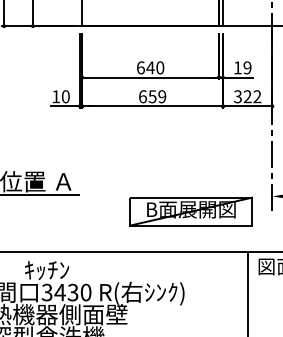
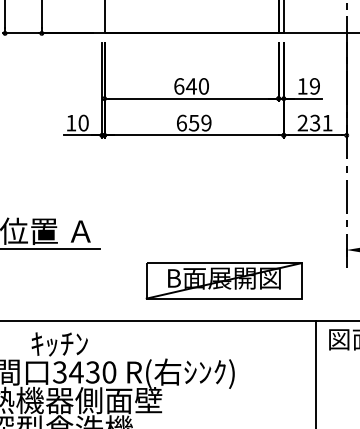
text: (247, 96) -> (314, 122), 322 -> 231
part: (191, 211) -> (224, 280), moved

